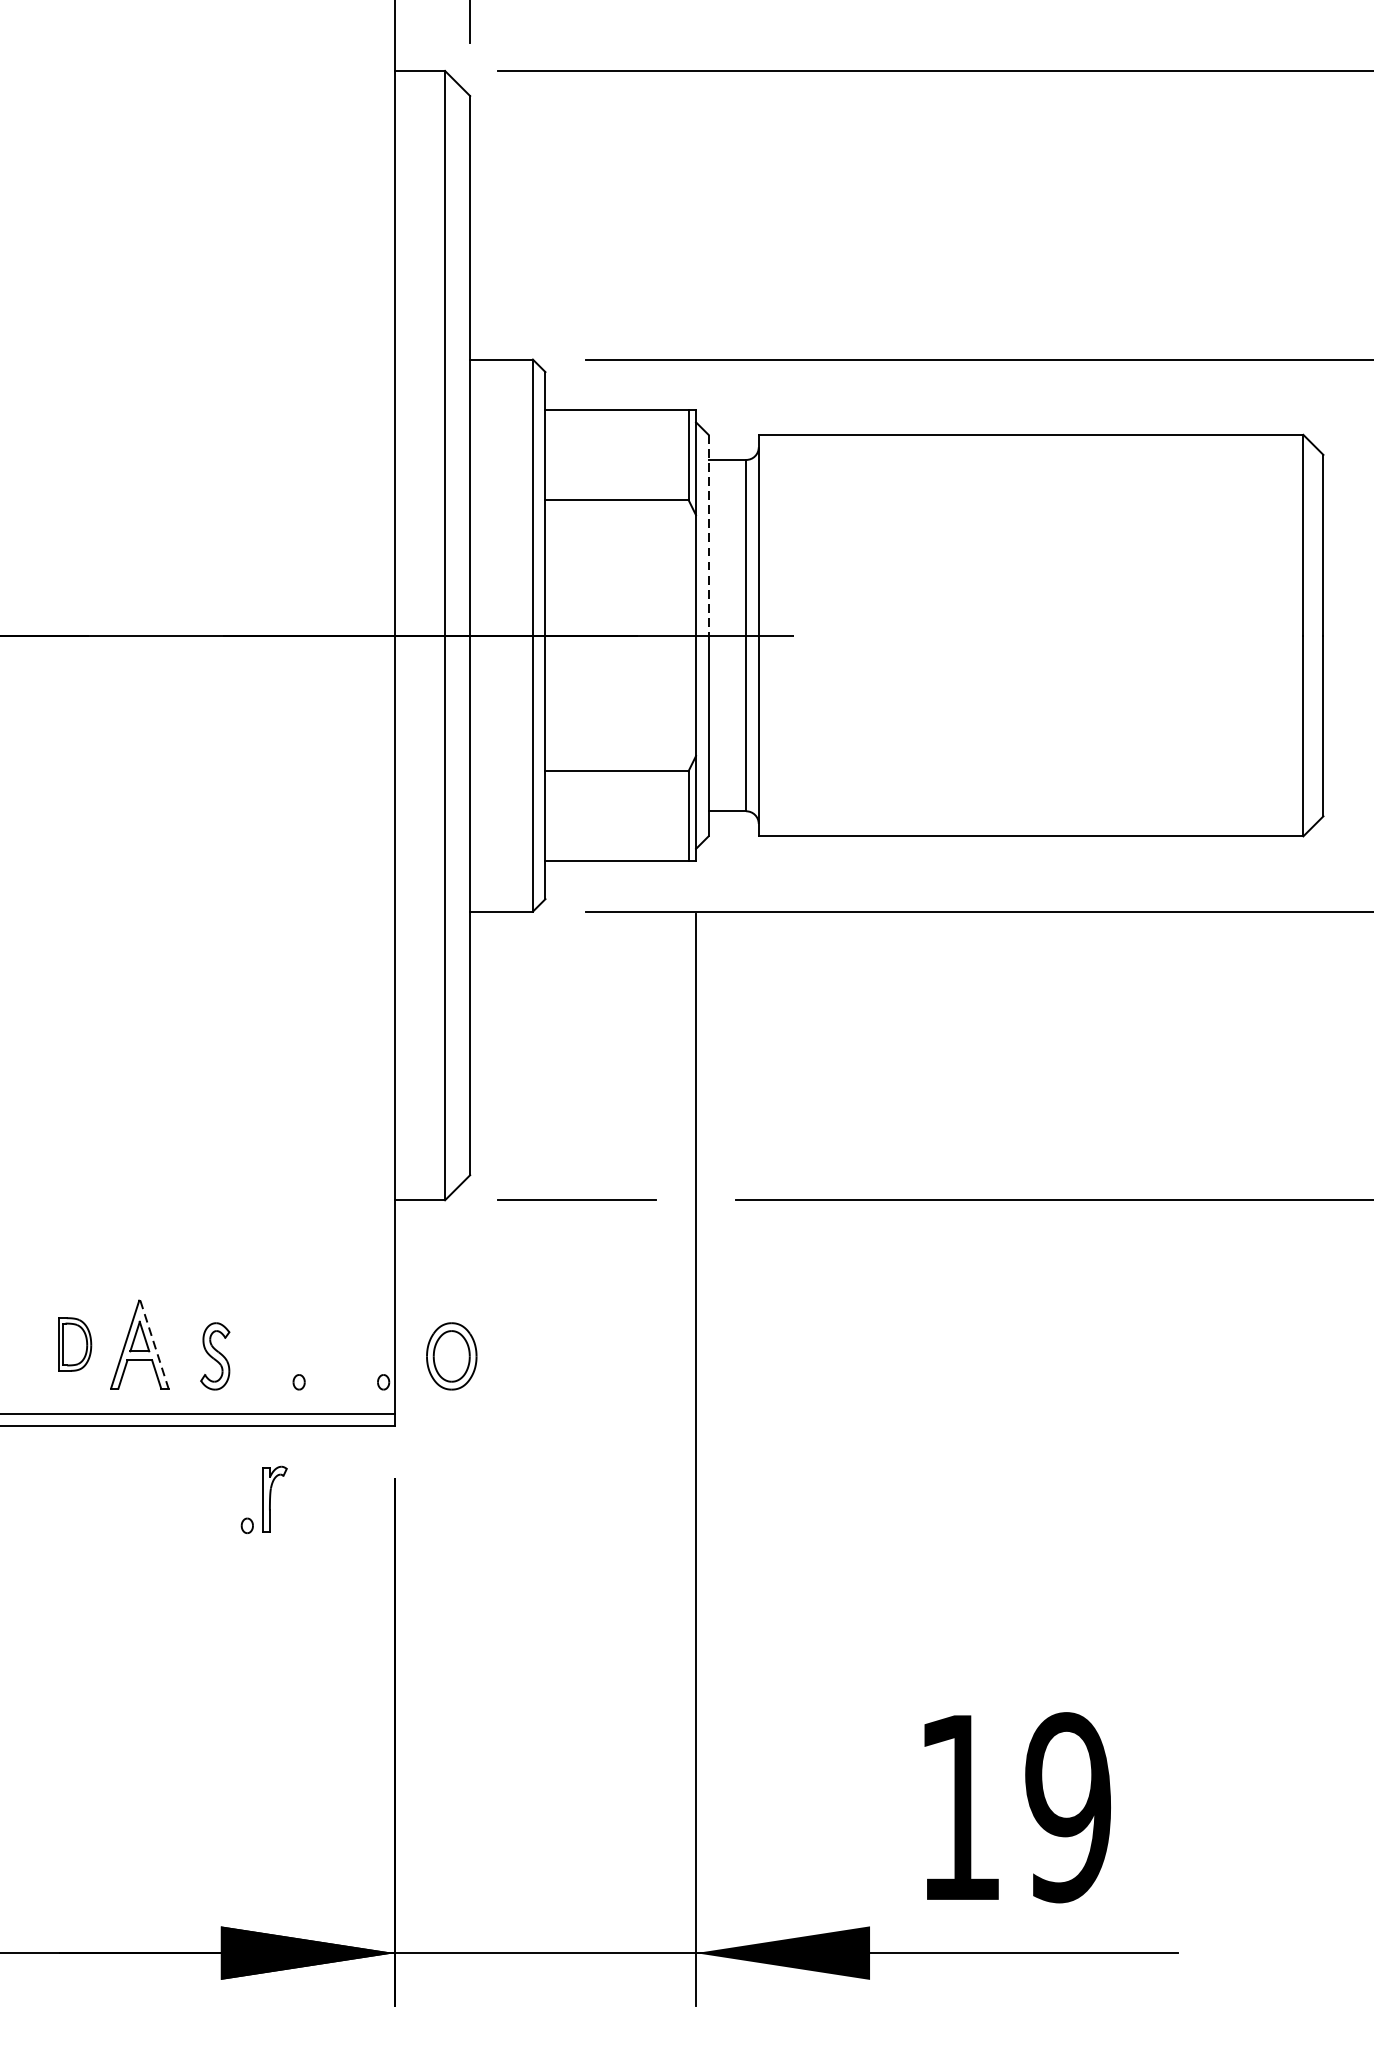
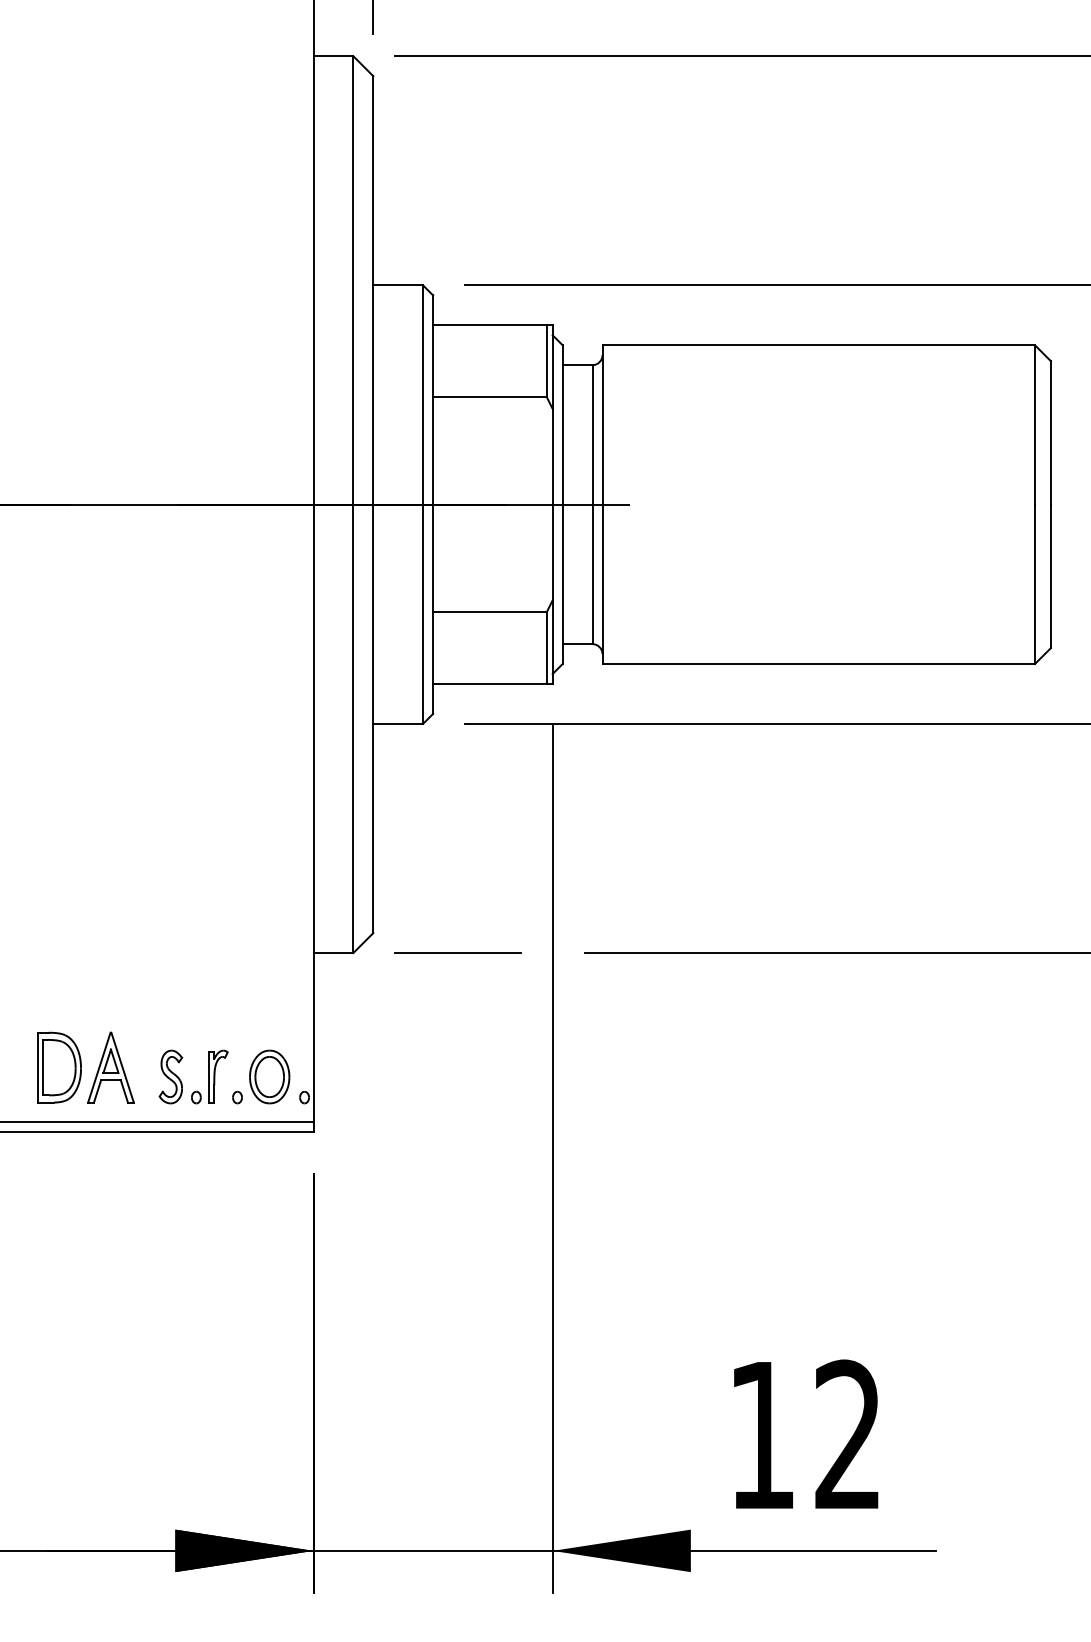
line: (708, 534) -> (562, 424), dashed -> solid
part: (74, 1344) -> (59, 1067), size x1.67
line: (154, 1344) -> (122, 1067), dashed -> solid
part: (451, 1355) -> (269, 1076), moved
part: (263, 1499) -> (209, 1076), moved
text: (1068, 1807) -> (848, 1435), 19 -> 12

